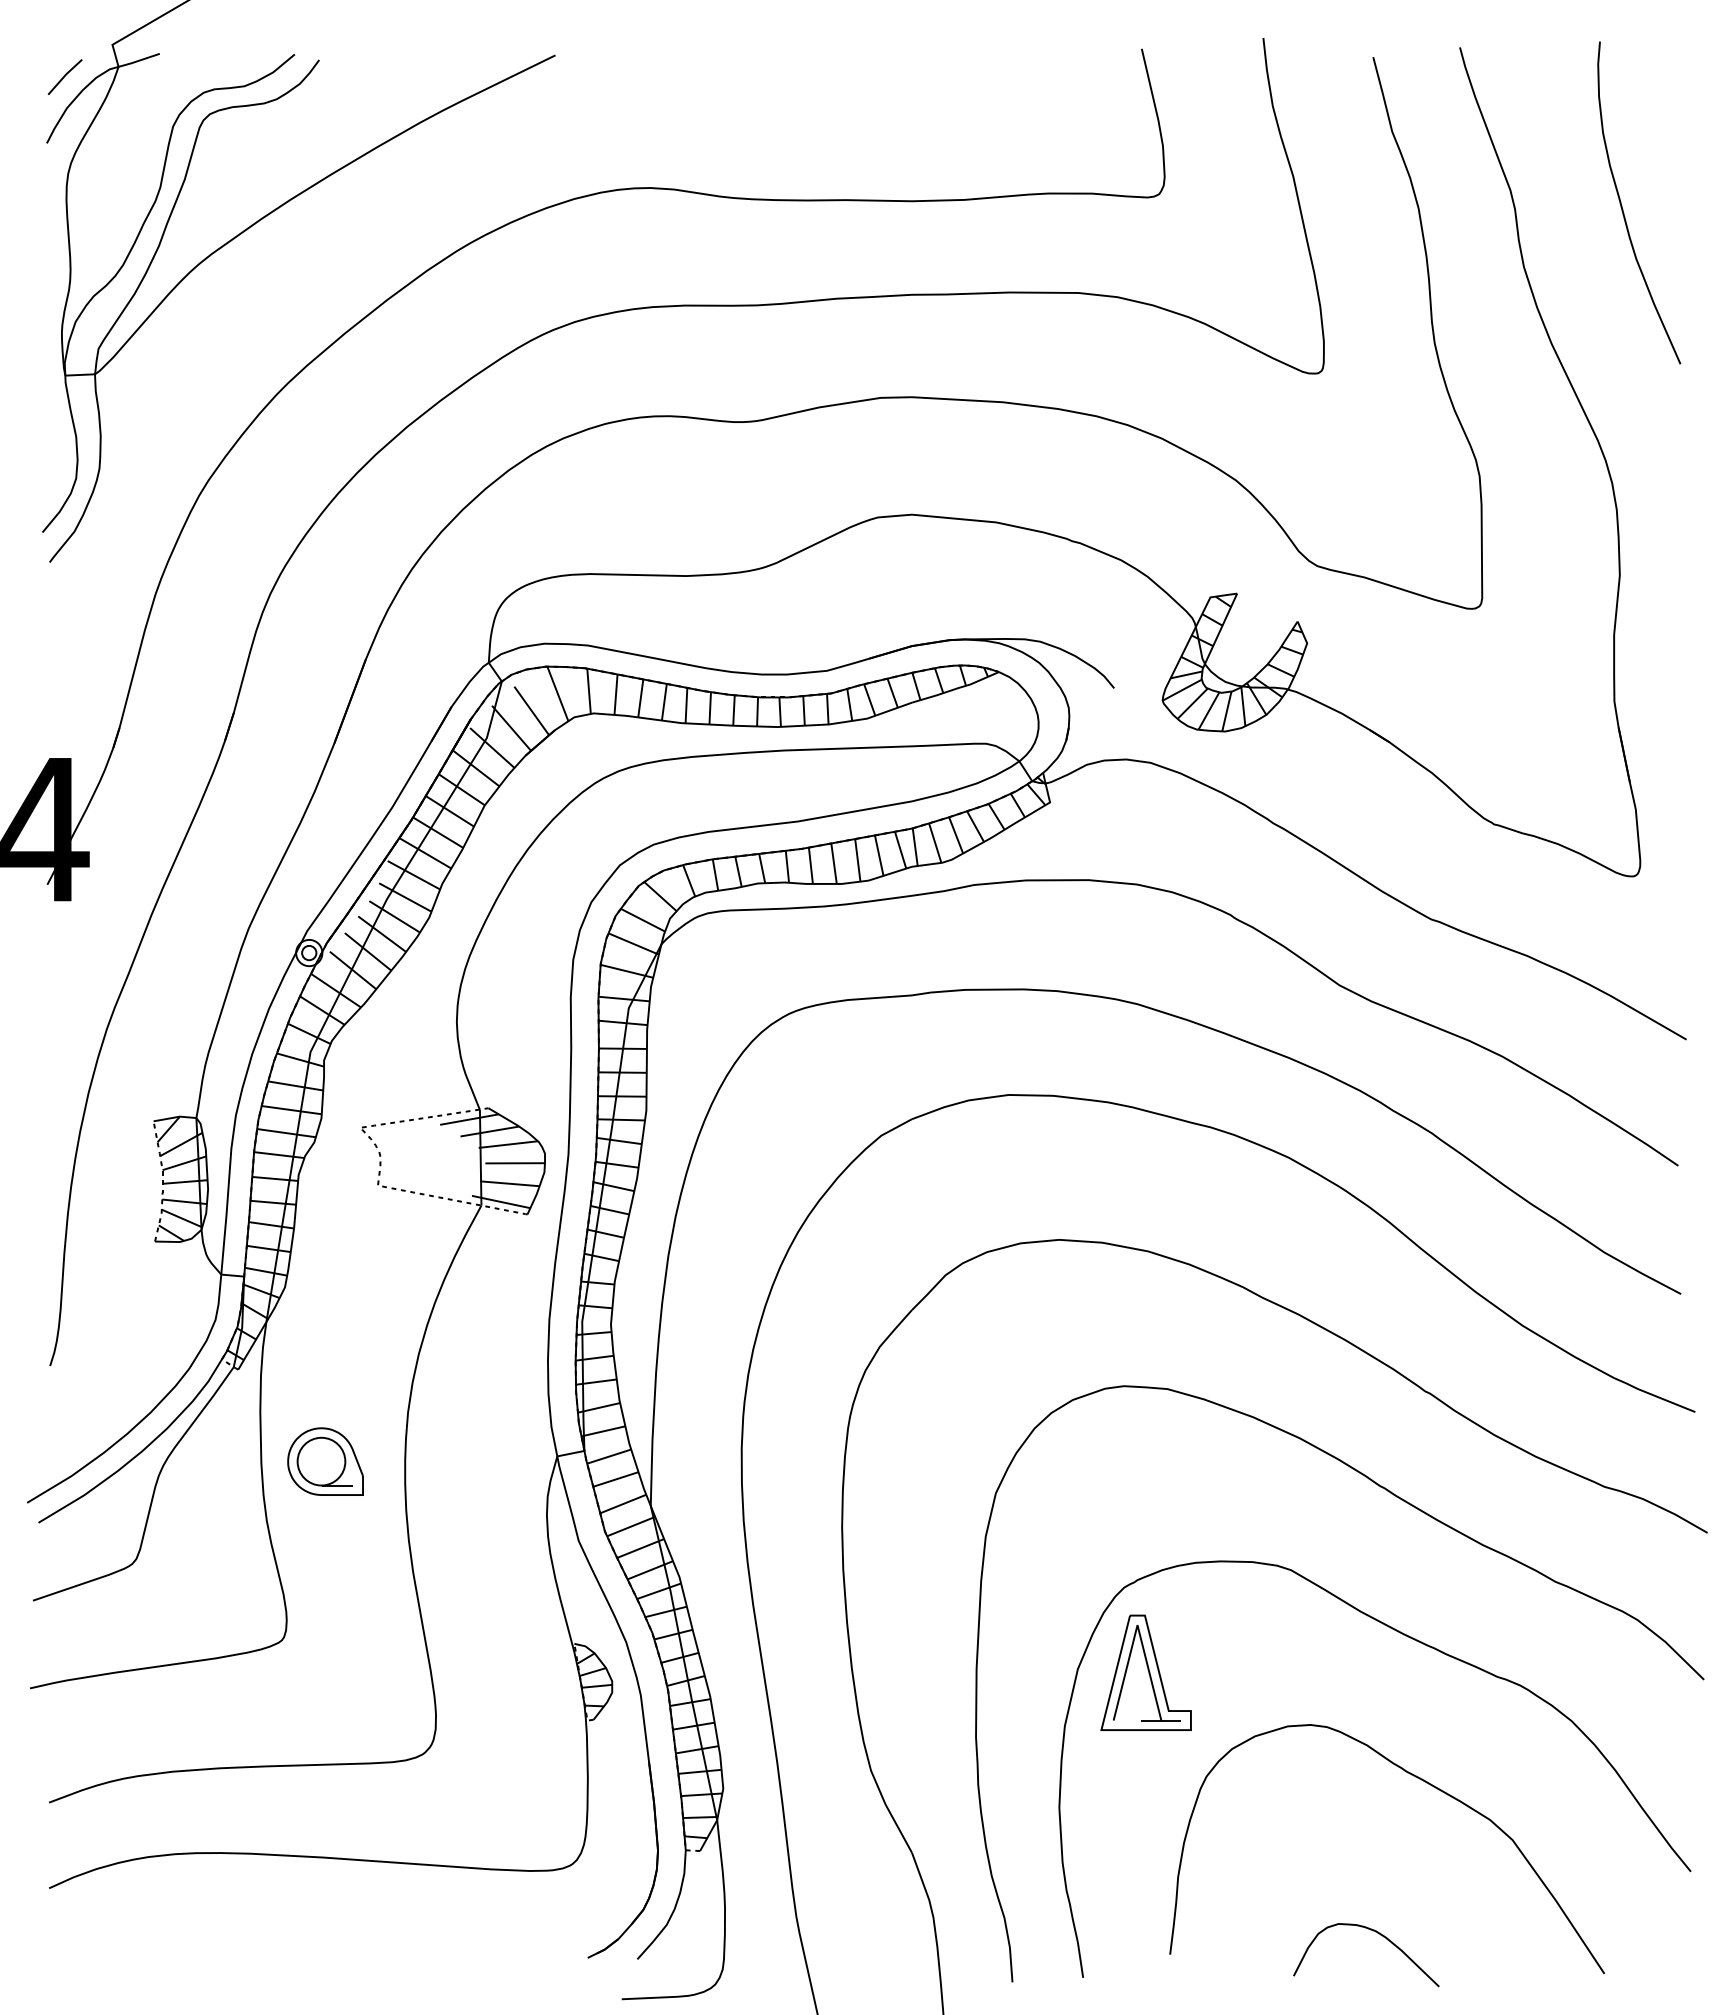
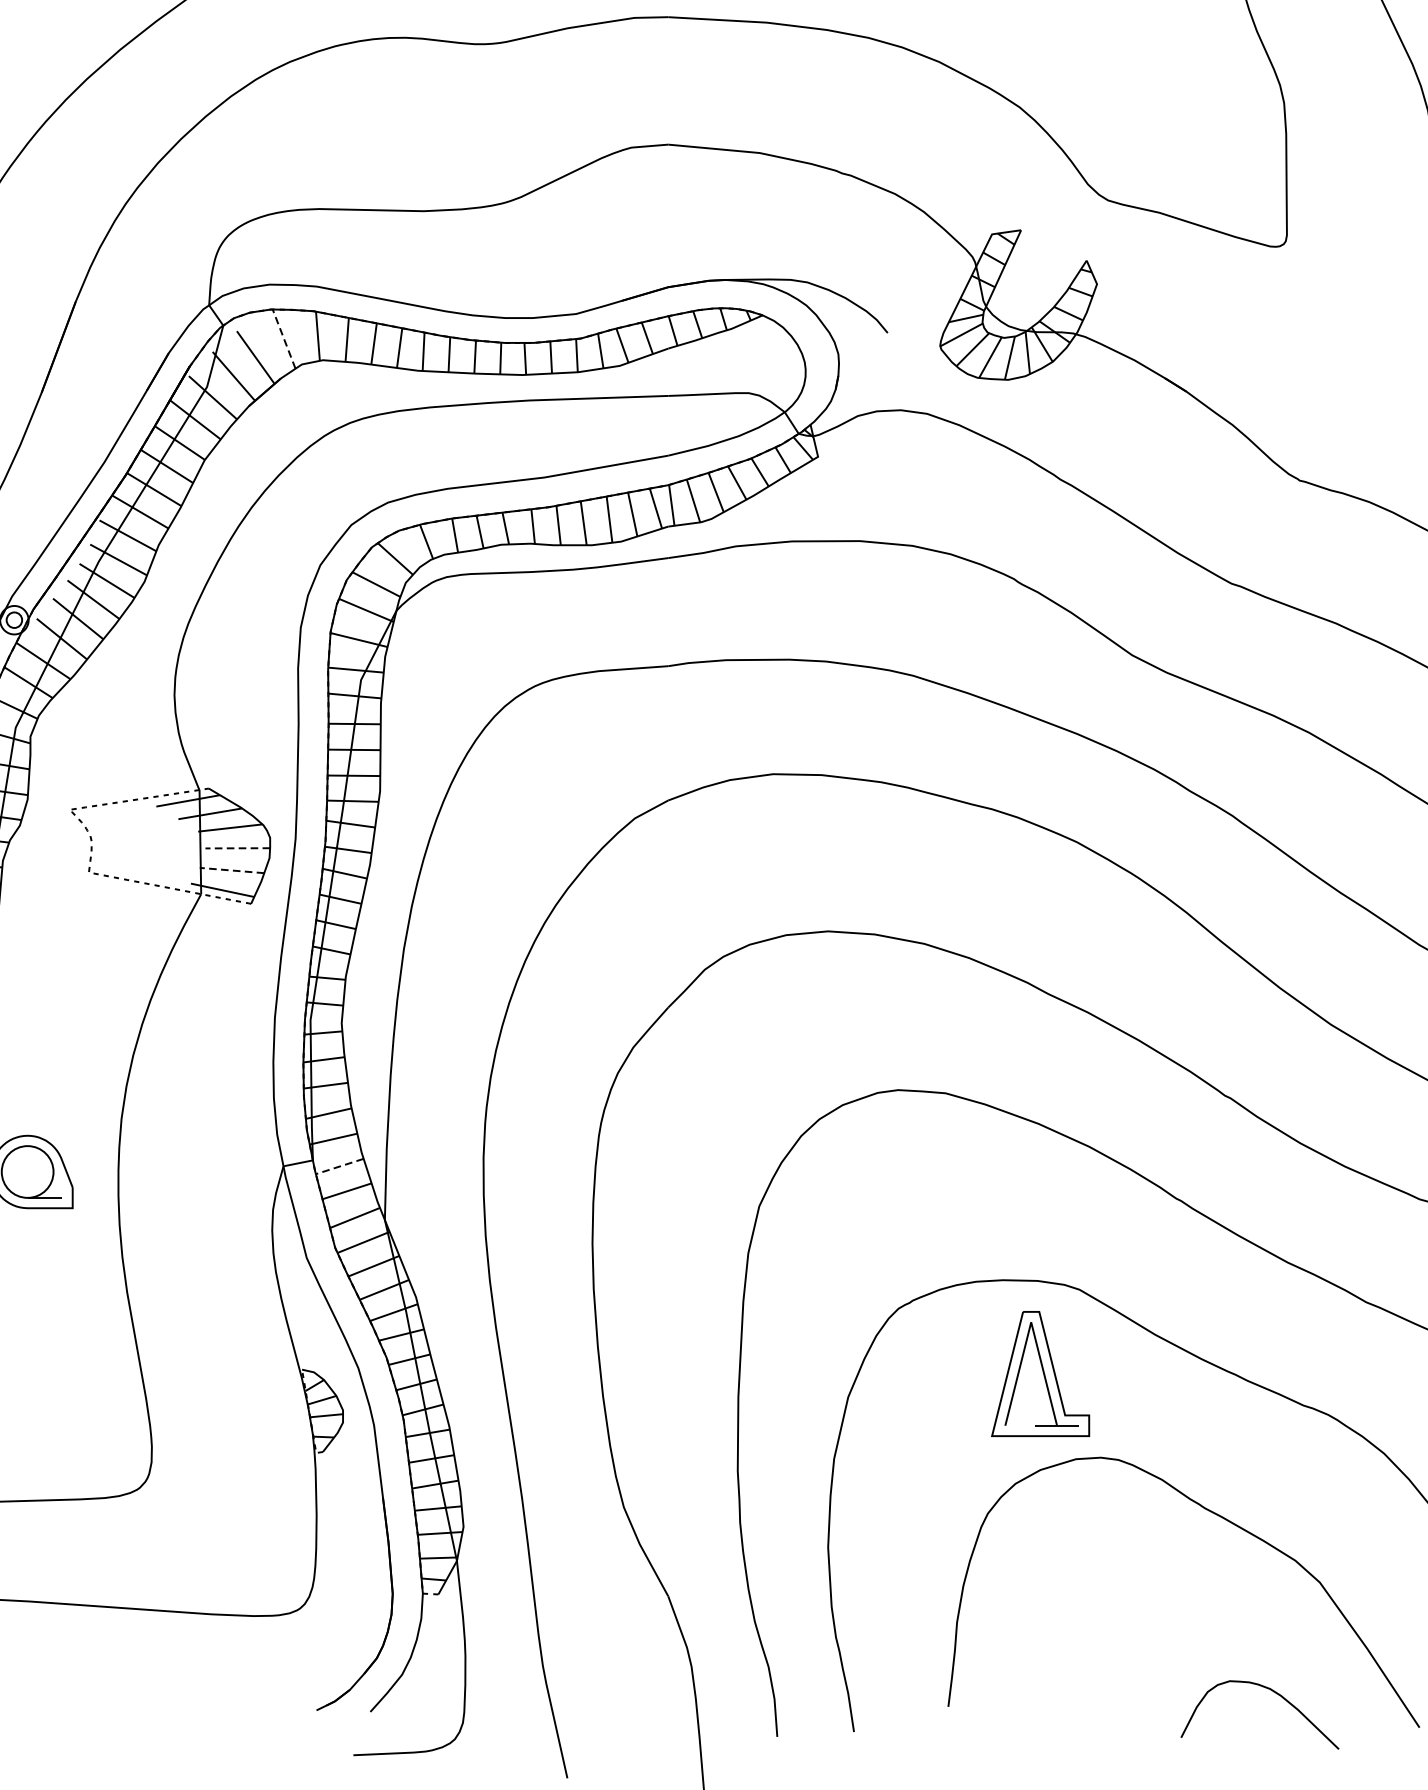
line: (557, 693) -> (283, 338), solid -> dashed
line: (515, 1163) -> (238, 848), solid -> dashed
line: (509, 1183) -> (231, 870), solid -> dashed
line: (608, 1456) -> (339, 1166), solid -> dashed
part: (1145, 1672) -> (1039, 1373), moved
curve: (1380, 1935) -> (1275, 1693), moved

